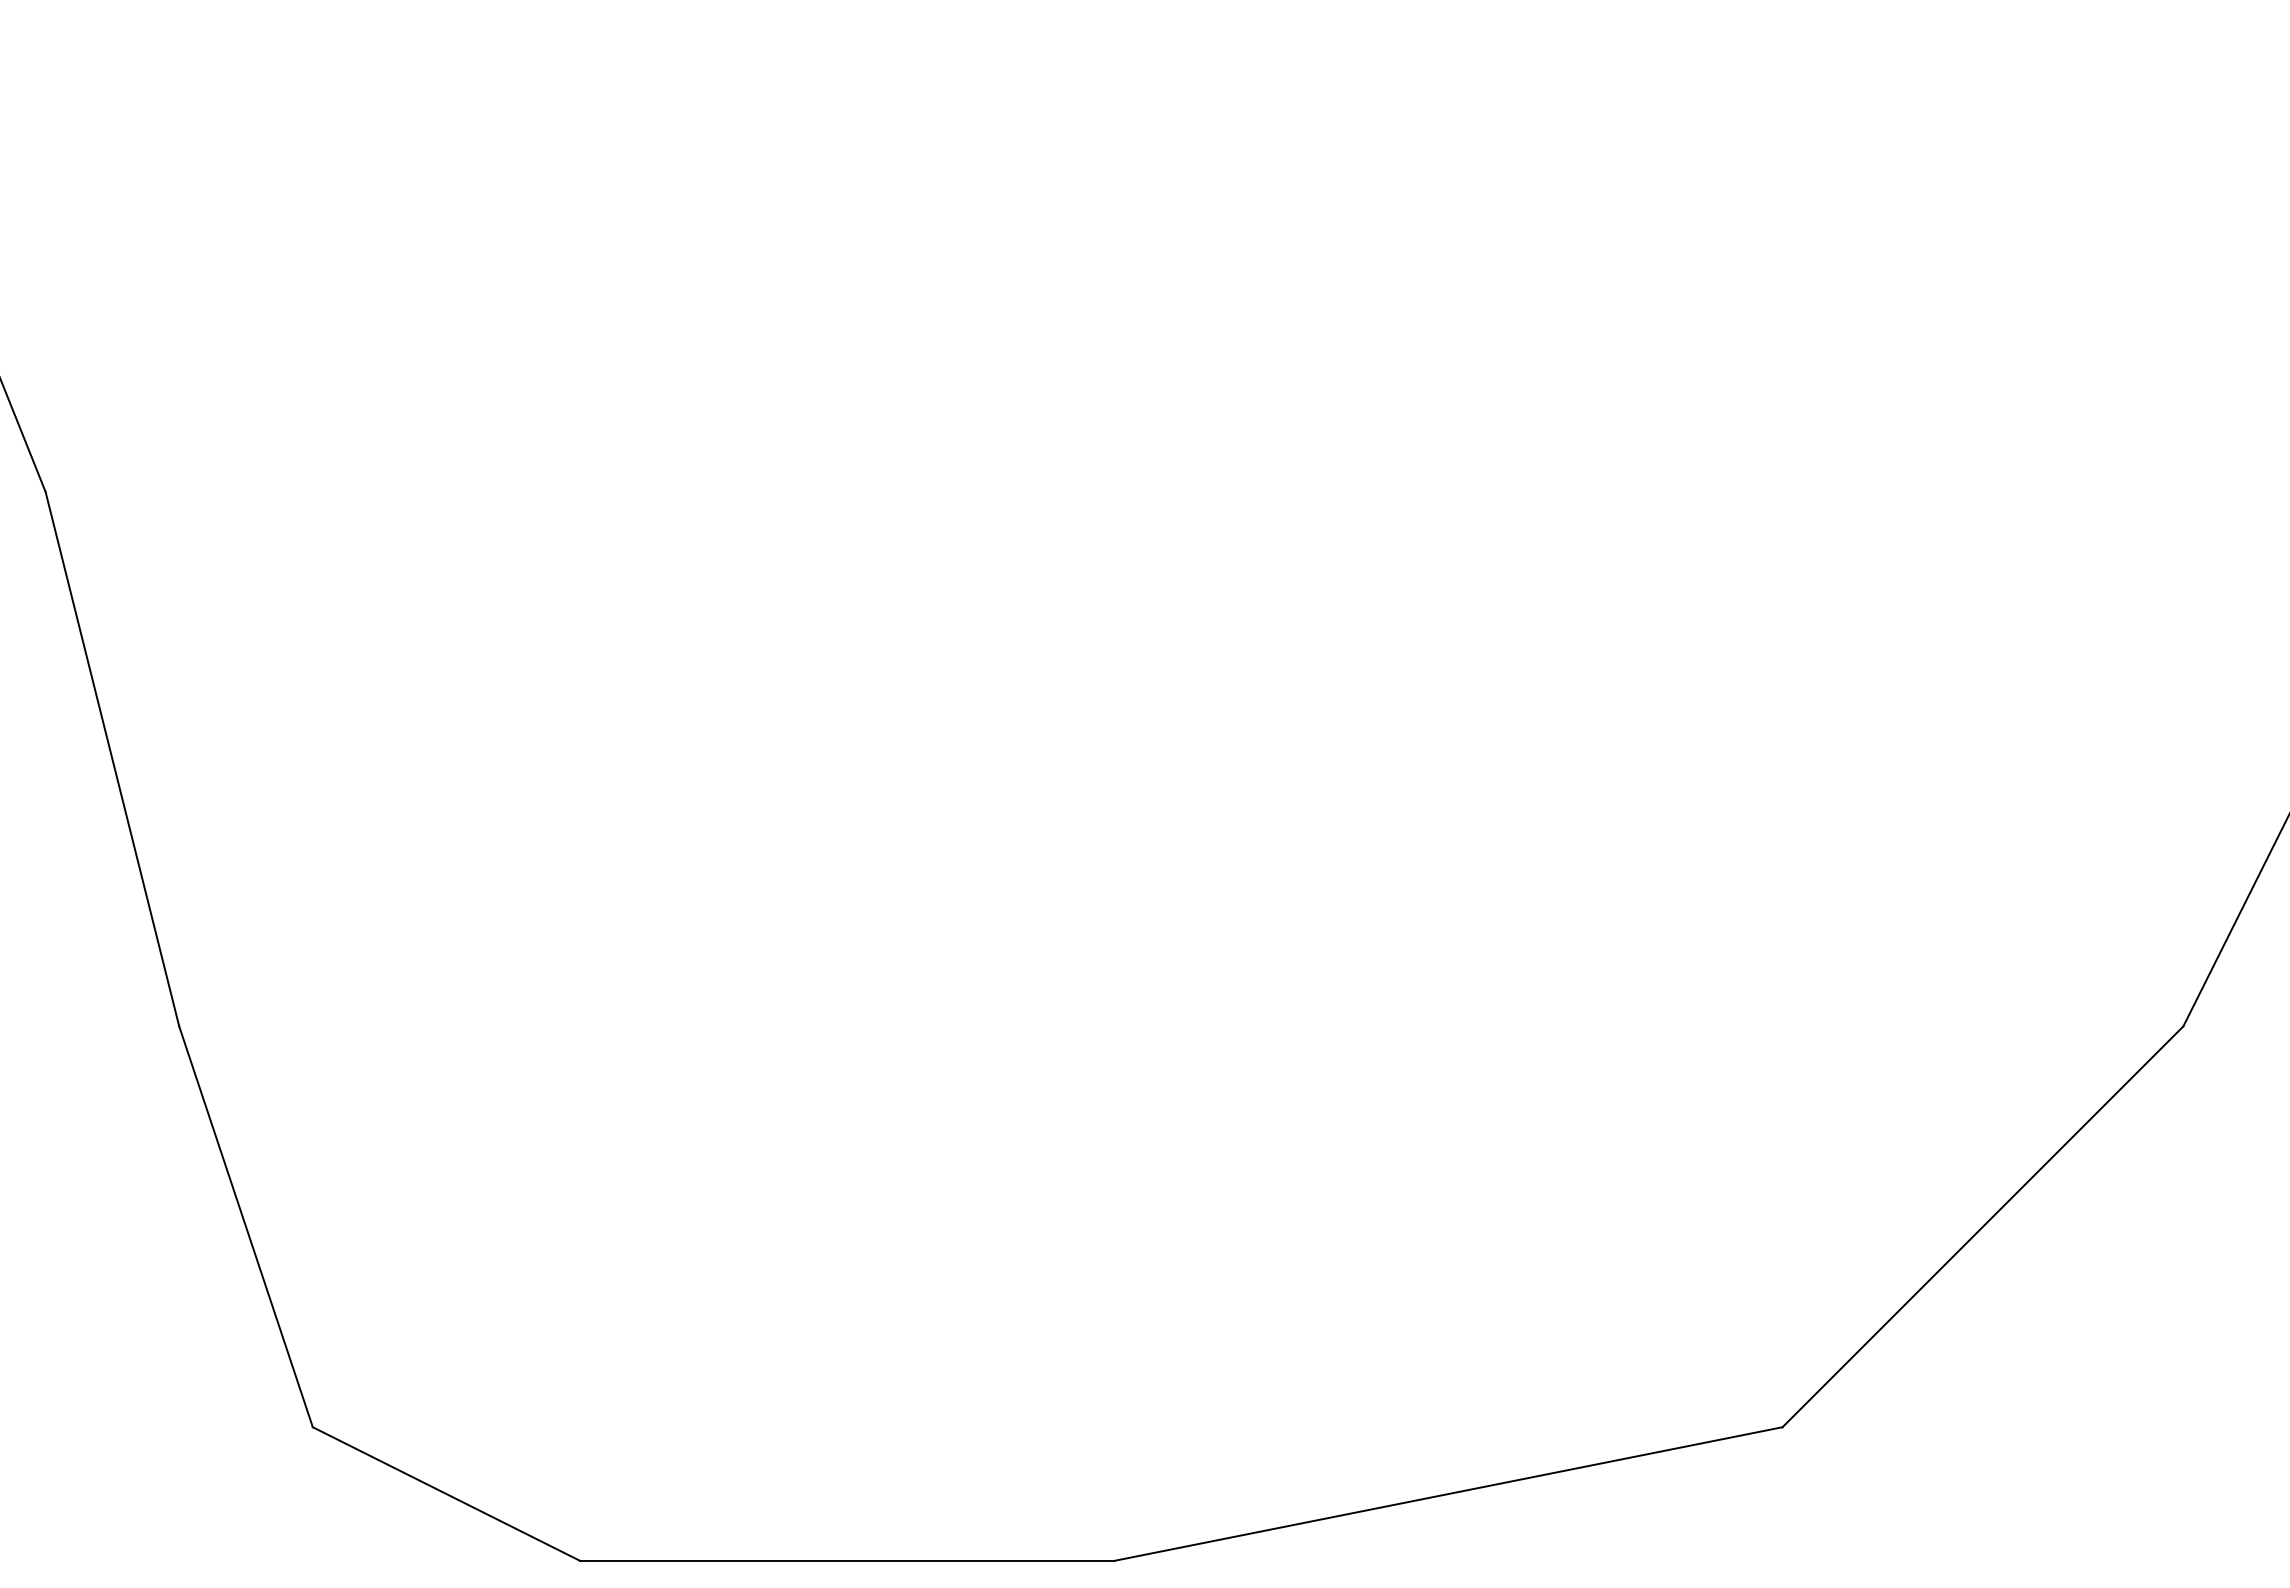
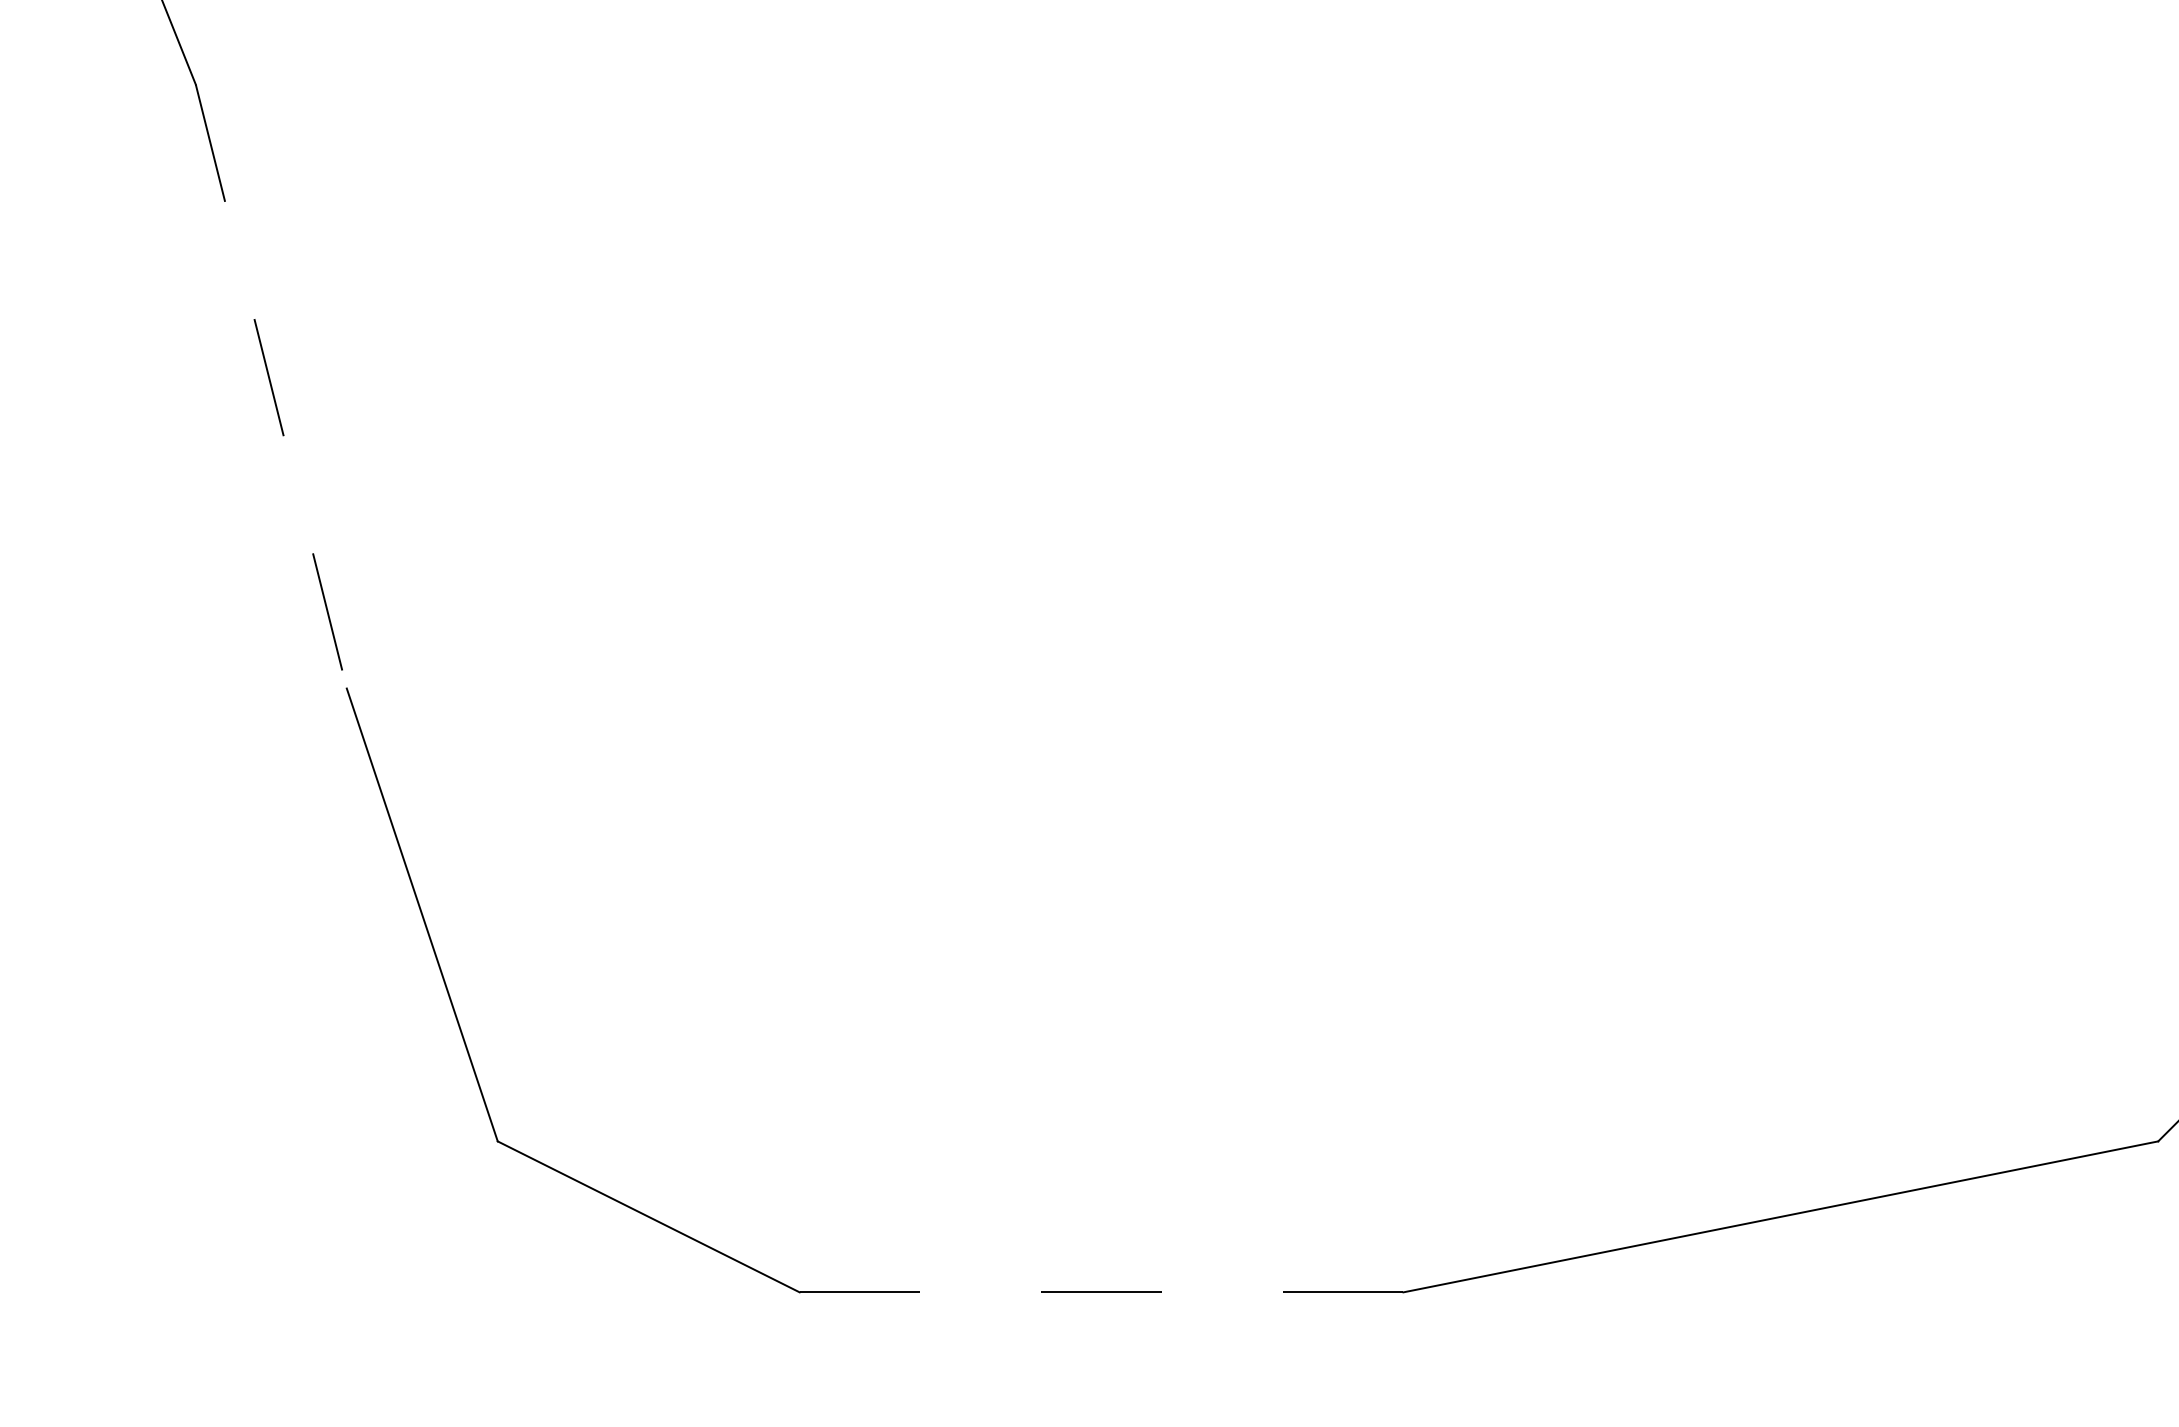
line: (112, 759) -> (271, 386), solid -> dashed
line: (847, 1560) -> (1101, 1291), solid -> dashed

